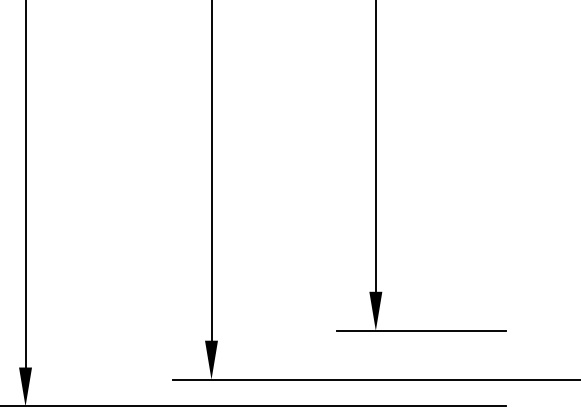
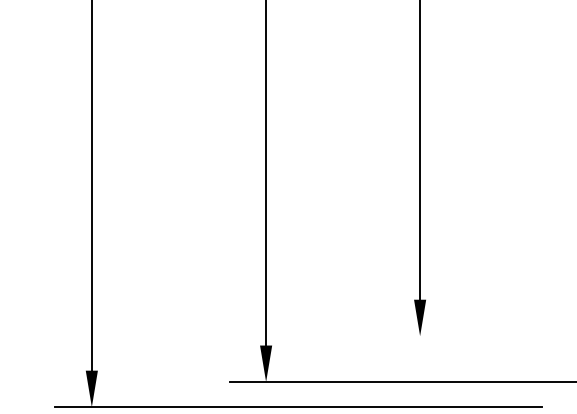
line: (421, 331) -> (462, 336), removed

